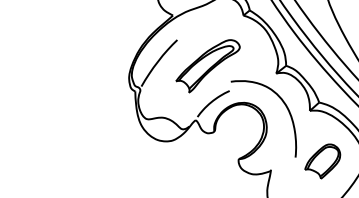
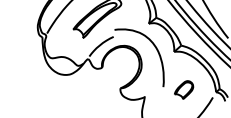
part: (322, 161) -> (183, 90), size x0.7

